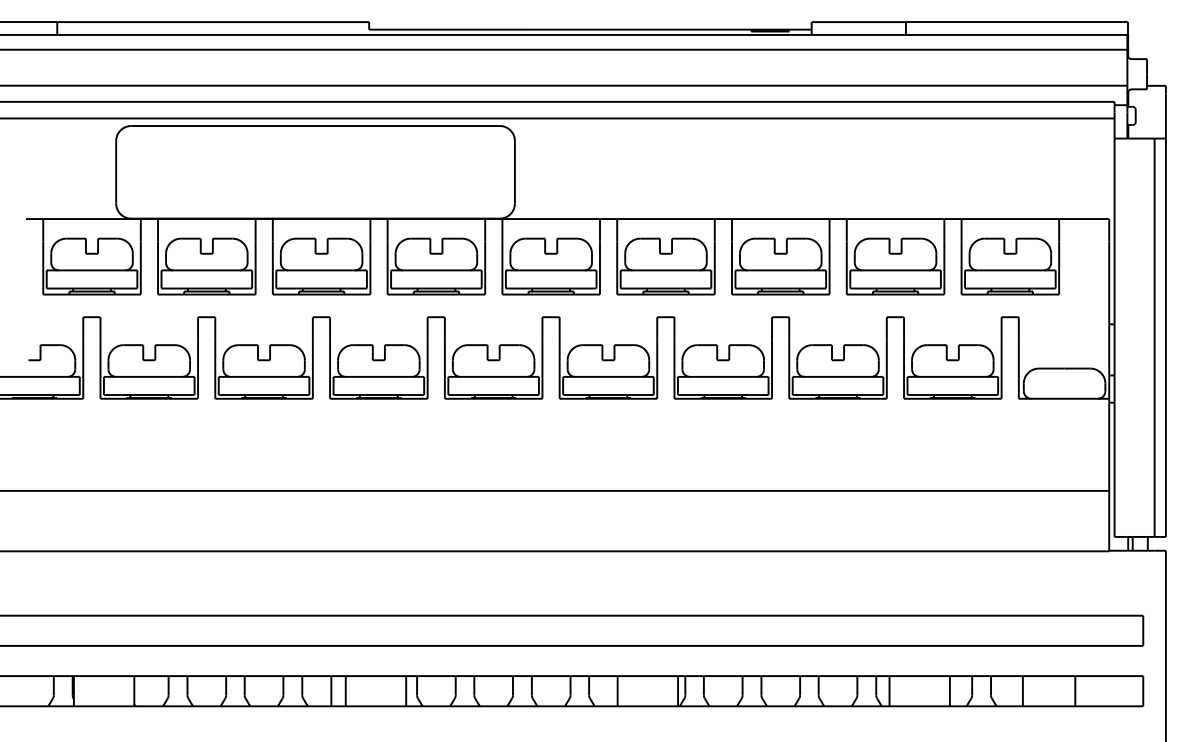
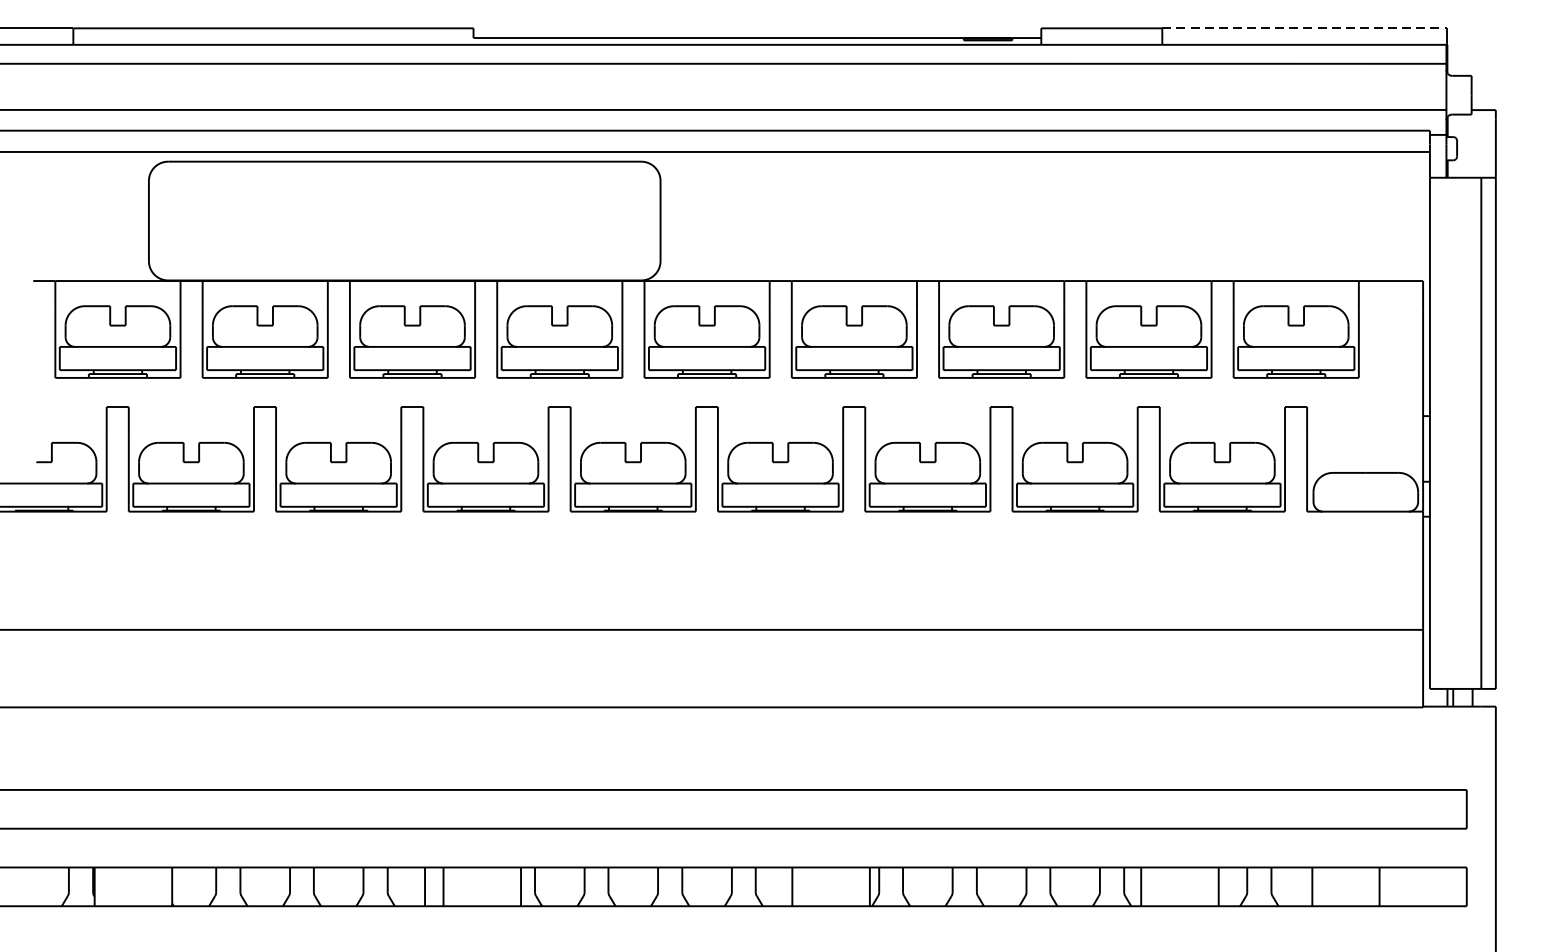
line: (1017, 22) -> (1305, 28), solid -> dashed

